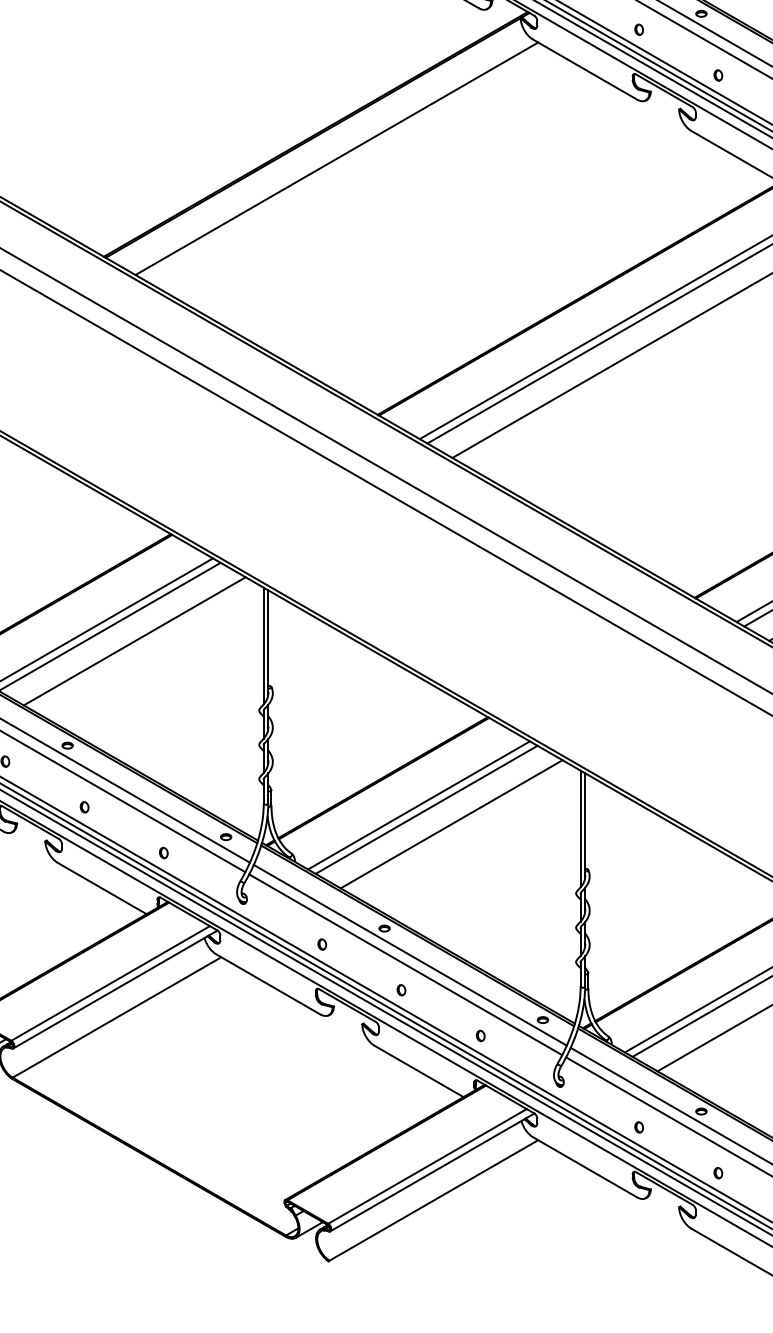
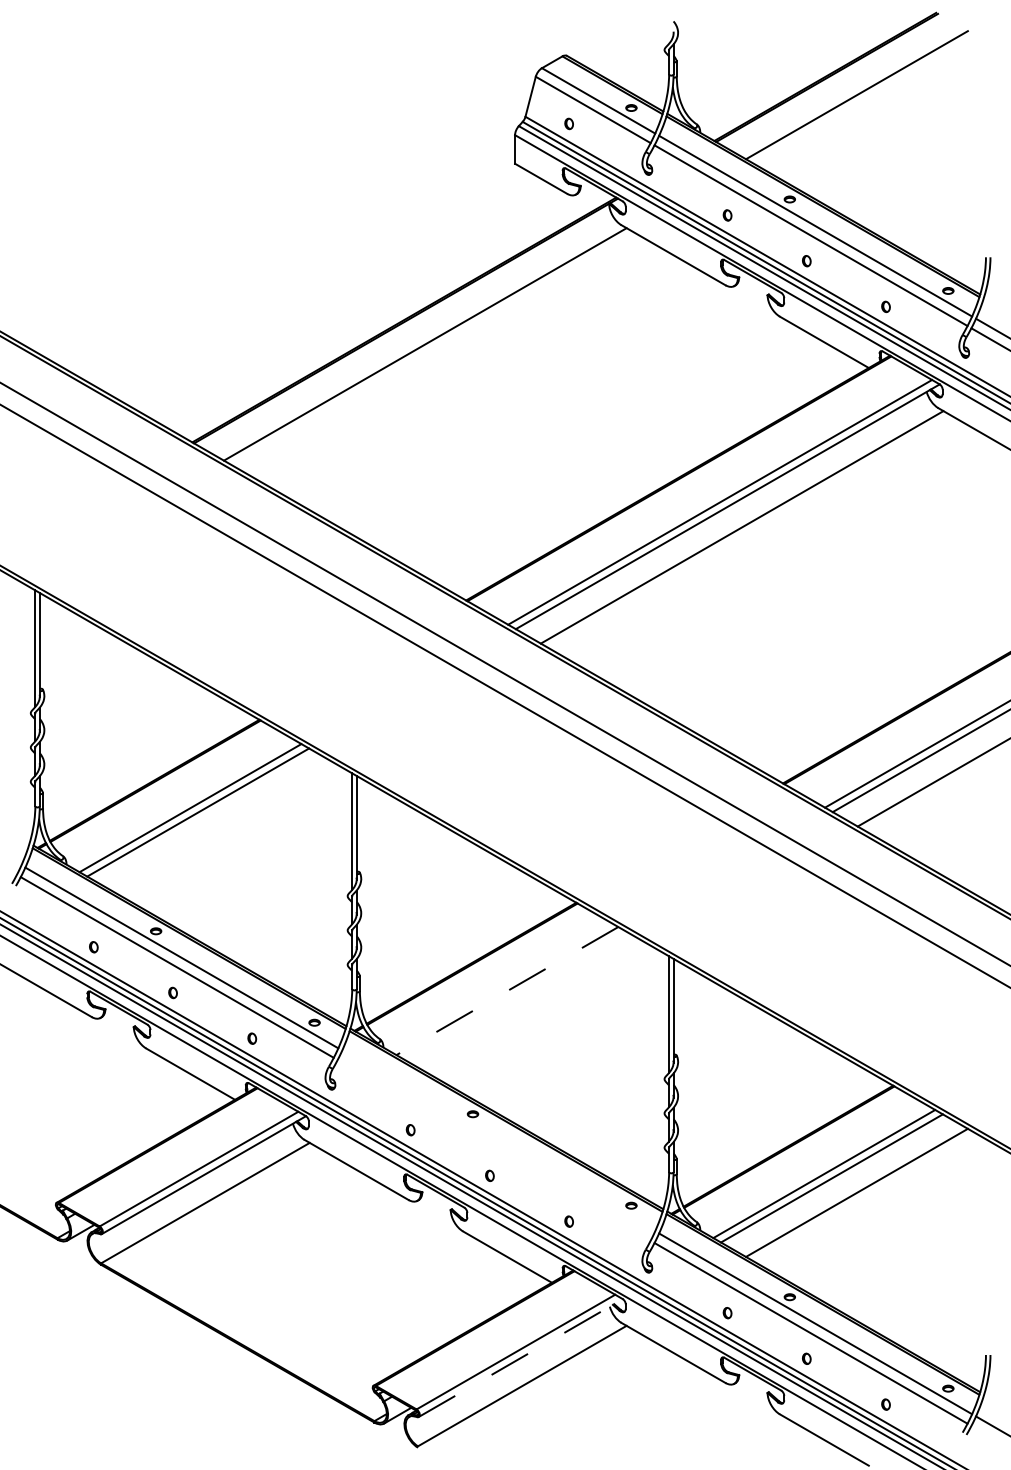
line: (135, 640) -> (223, 826), removed
line: (418, 805) -> (506, 991), solid -> dashed
line: (427, 809) -> (515, 995), removed
line: (452, 823) -> (540, 1009), removed
line: (410, 954) -> (498, 1140), removed
line: (405, 964) -> (493, 1150), removed
line: (432, 1172) -> (520, 1358), solid -> dashed

